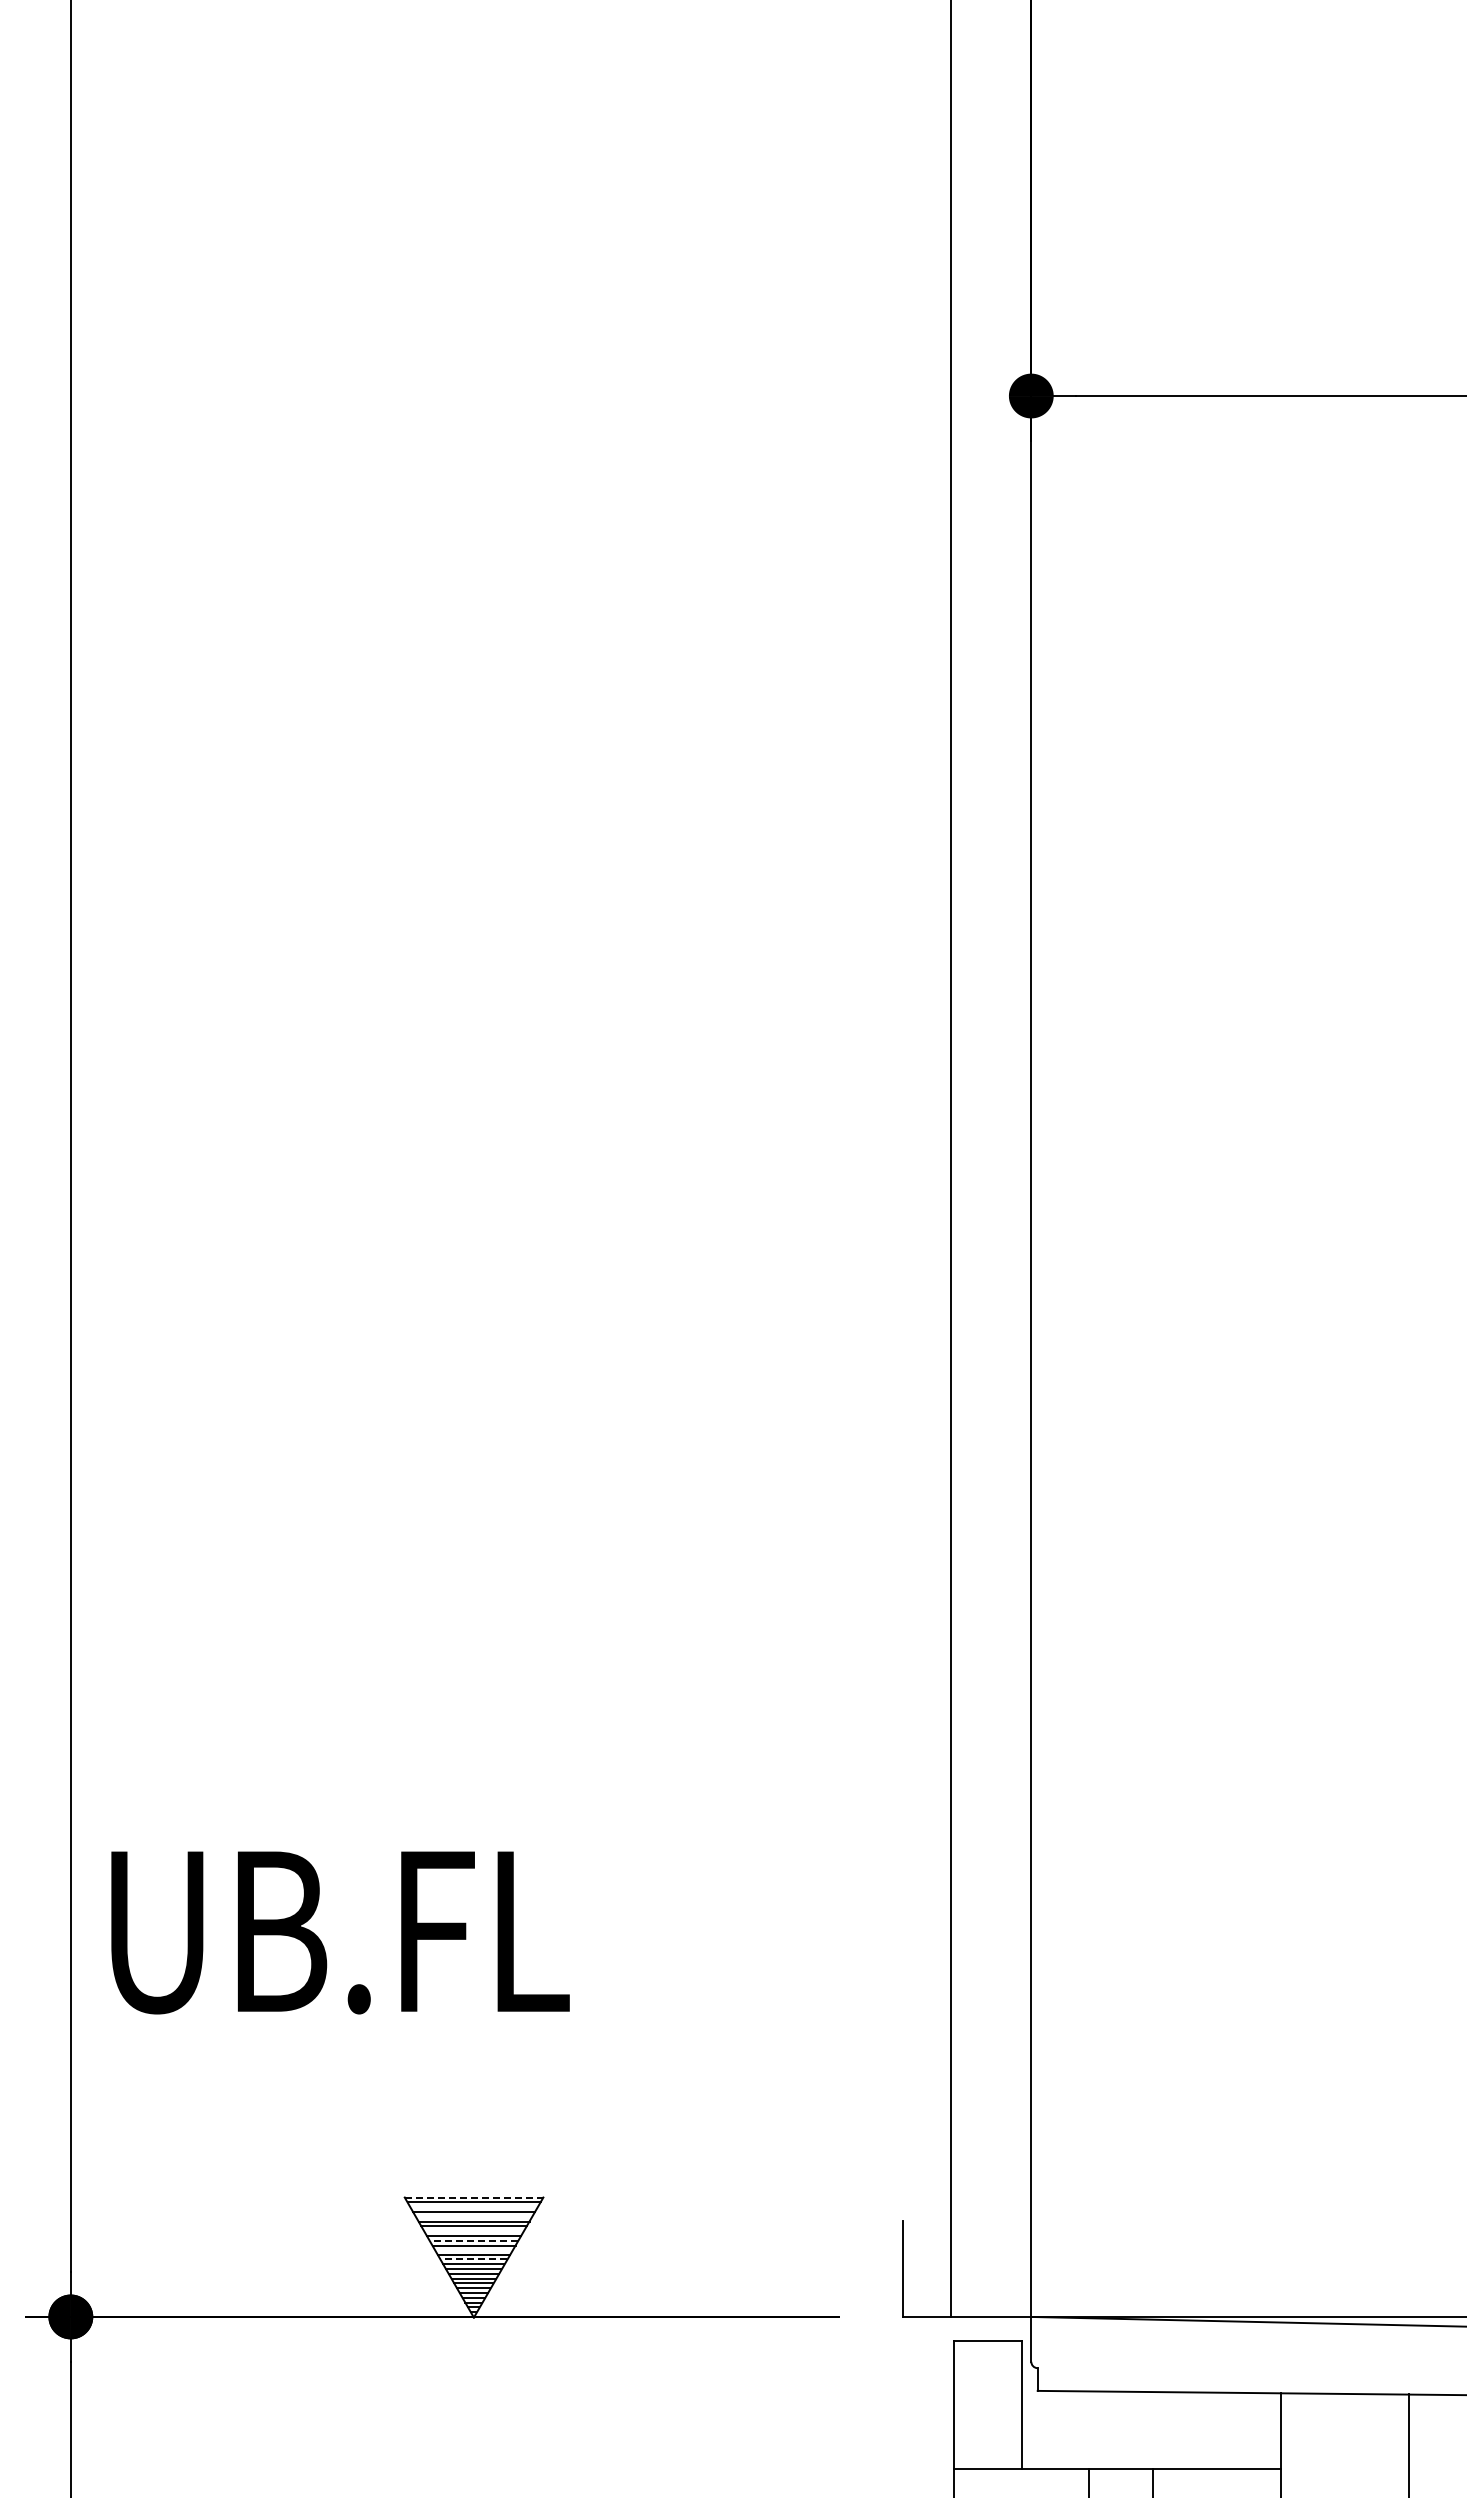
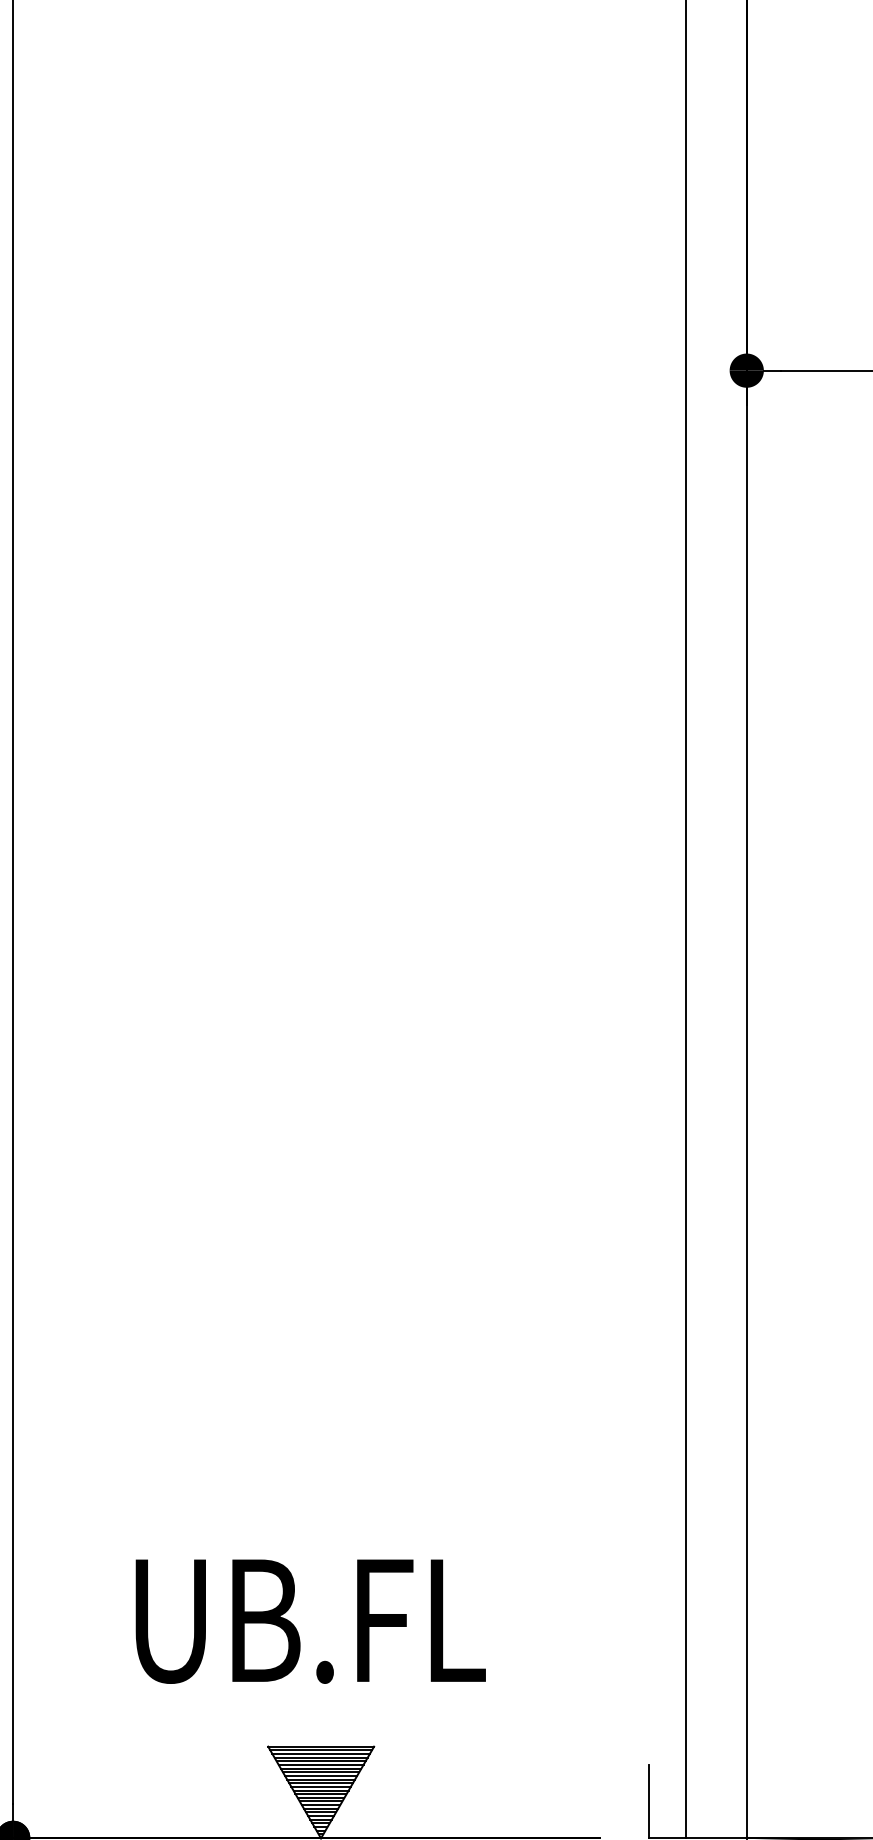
text: (340, 1932) -> (310, 1621), moved
line: (474, 2197) -> (321, 1746), dashed -> solid
line: (473, 2207) -> (320, 1754), added
line: (473, 2216) -> (320, 1761), added
line: (473, 2231) -> (320, 1772), added
line: (473, 2240) -> (320, 1779), dashed -> solid
line: (473, 2250) -> (320, 1787), added
line: (473, 2259) -> (320, 1793), dashed -> solid

